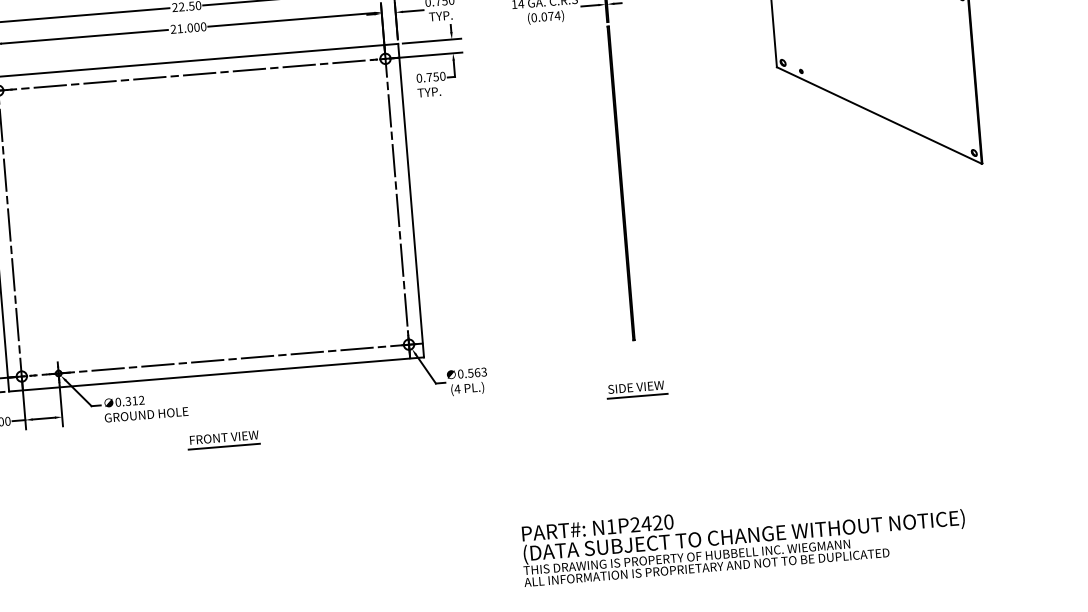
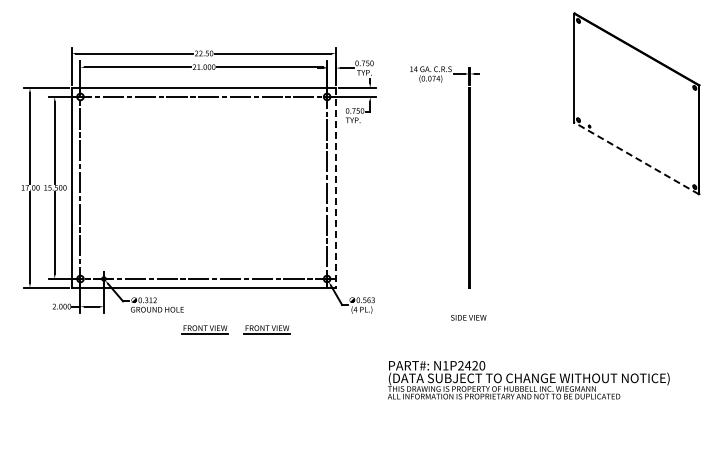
line: (879, 115) -> (636, 158), solid -> dashed
line: (410, 199) -> (335, 187), solid -> dashed
line: (638, 396) -> (469, 323), removed
part: (320, 431) -> (266, 329), added
text: (743, 539) -> (528, 380), moved

